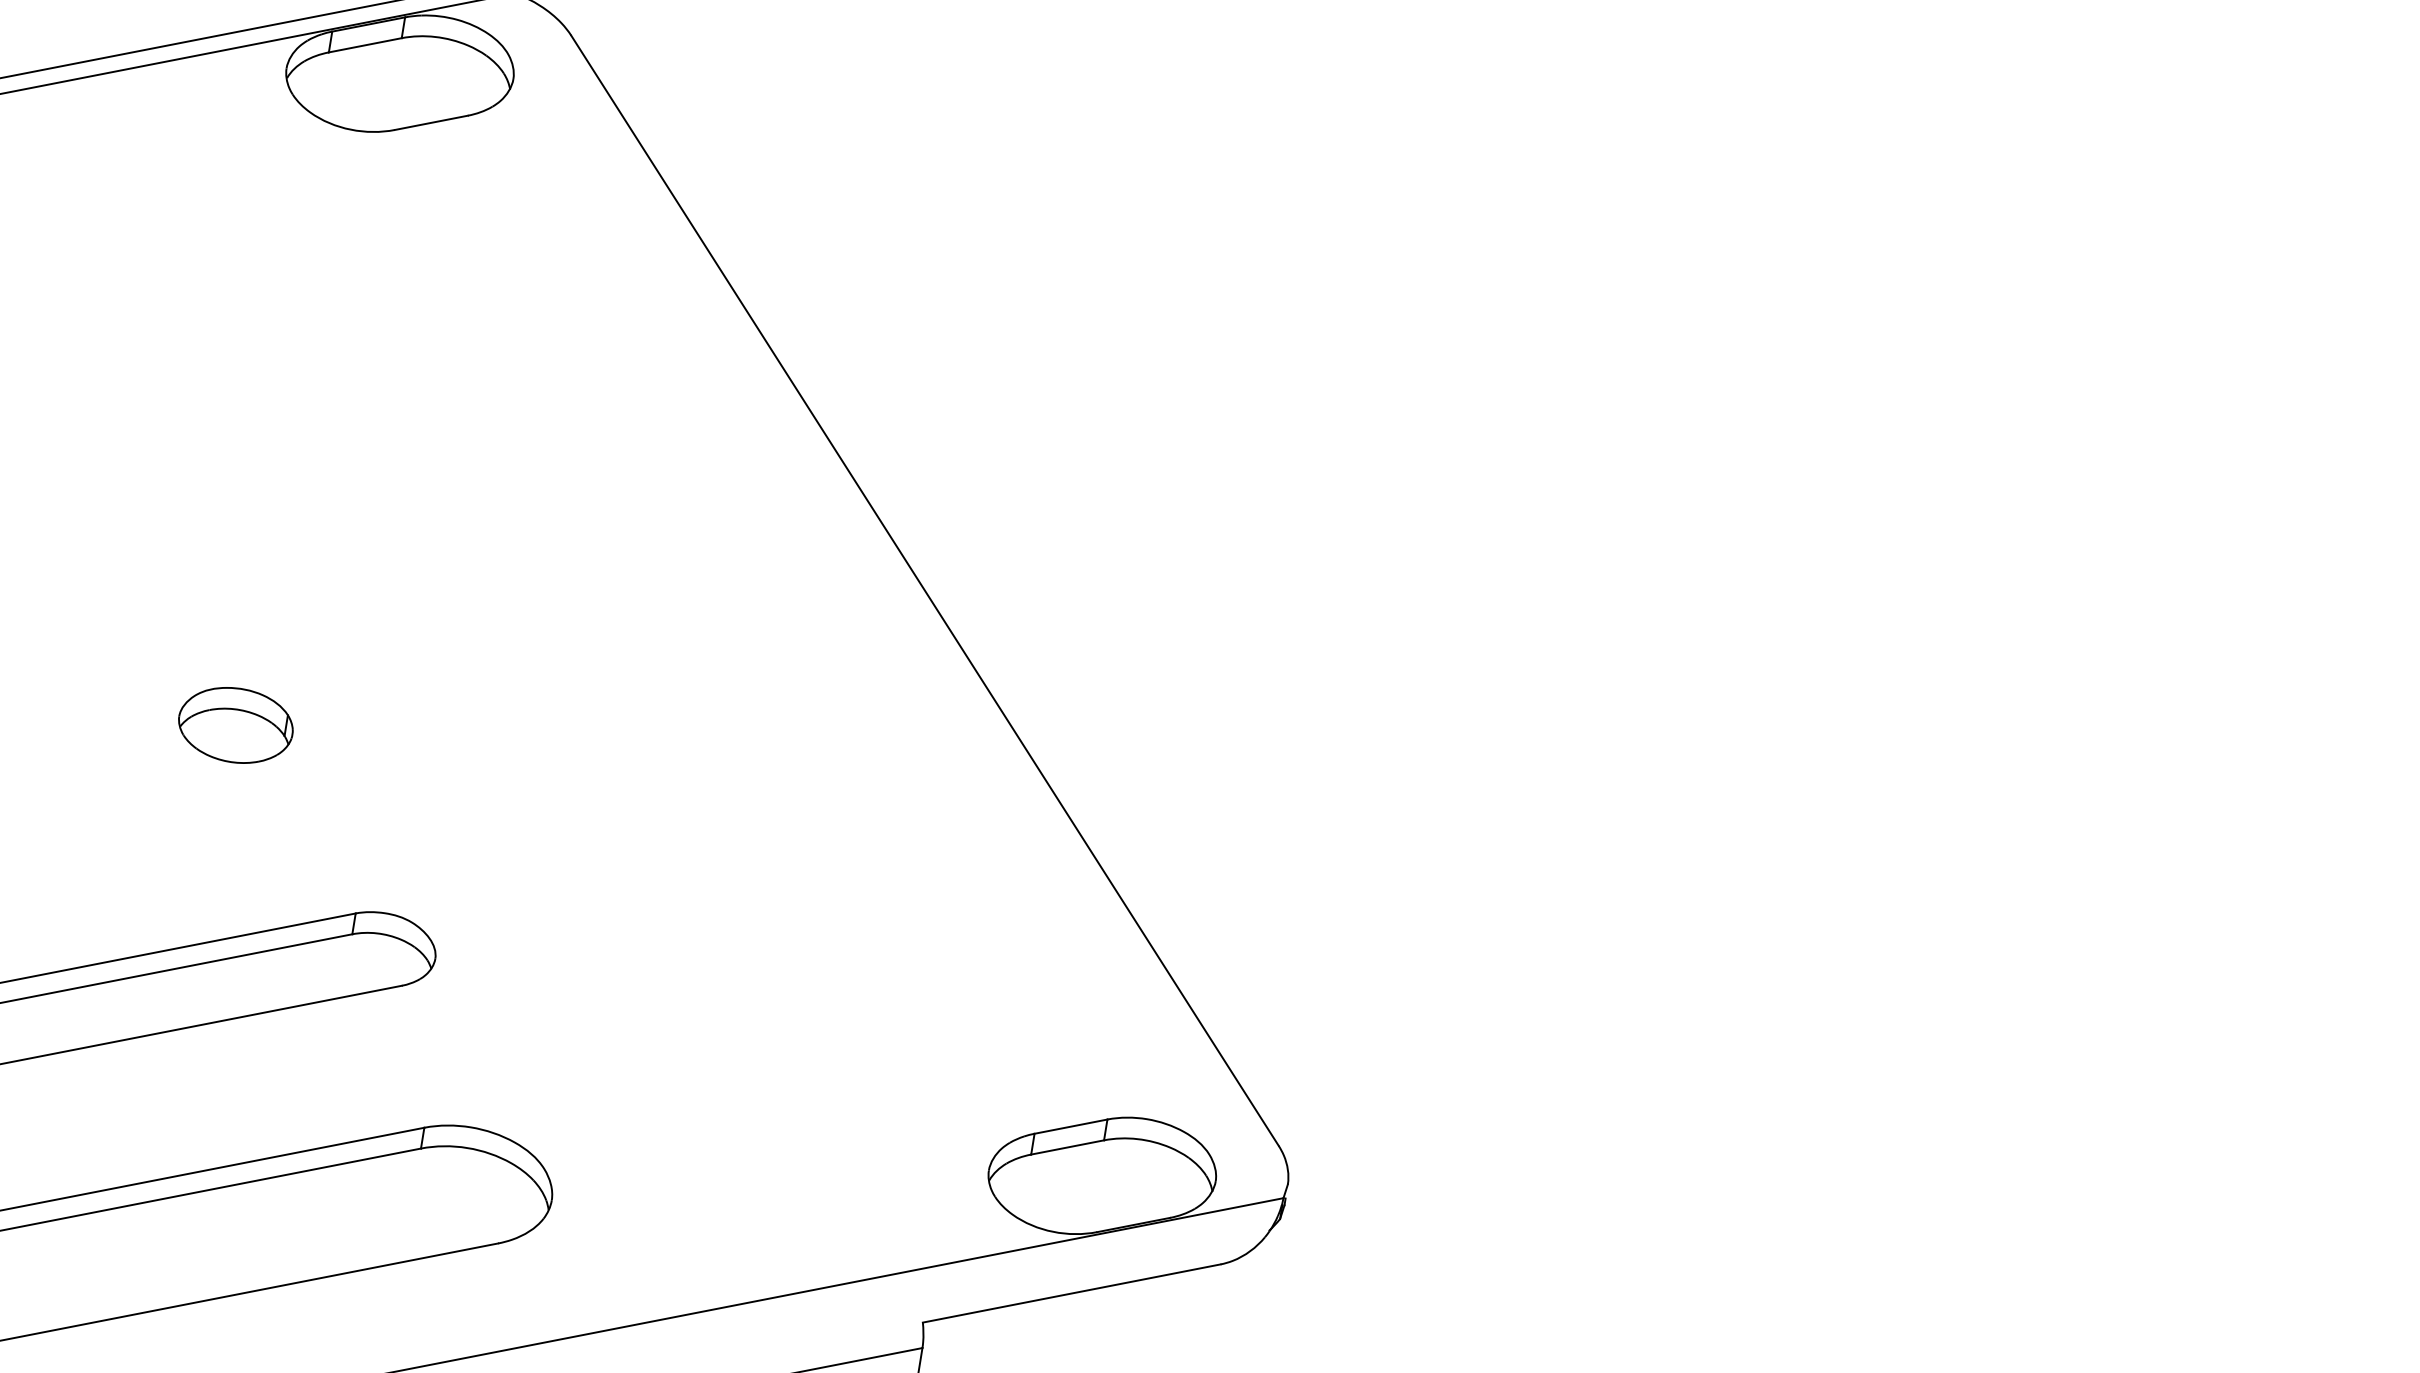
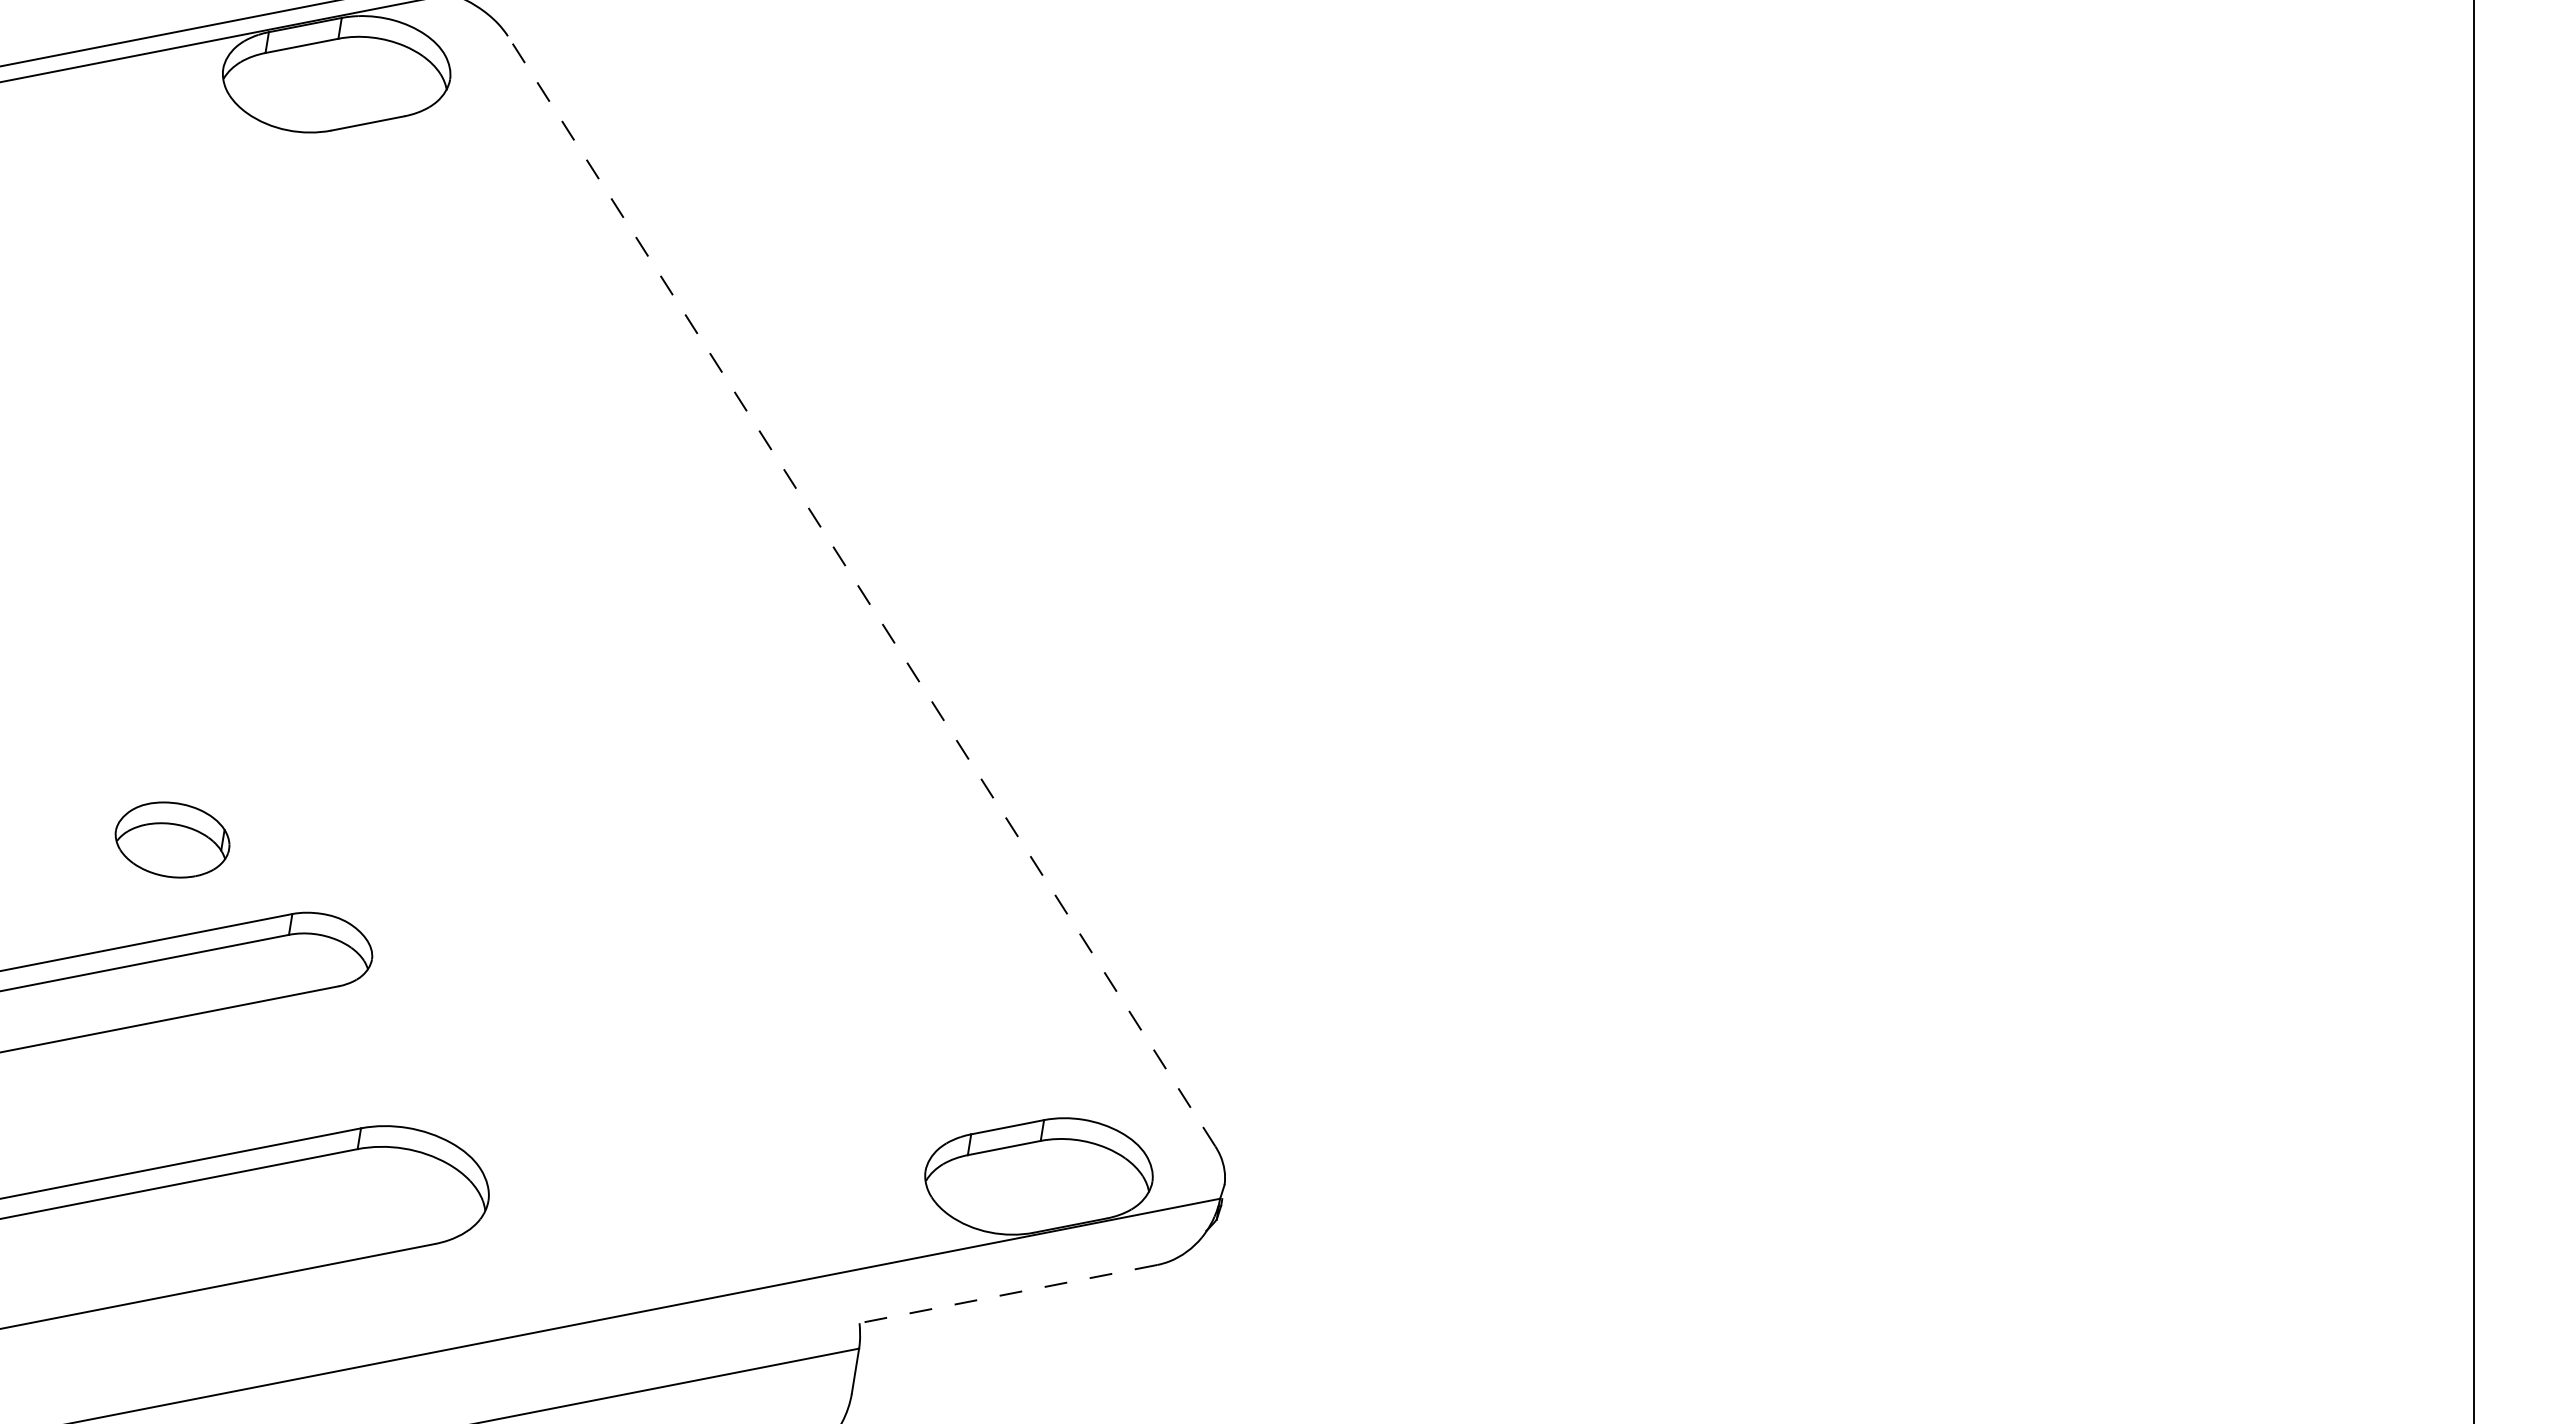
line: (924, 589) -> (861, 590), solid -> dashed
part: (235, 724) -> (172, 839), moved
line: (1071, 1293) -> (1008, 1294), solid -> dashed

